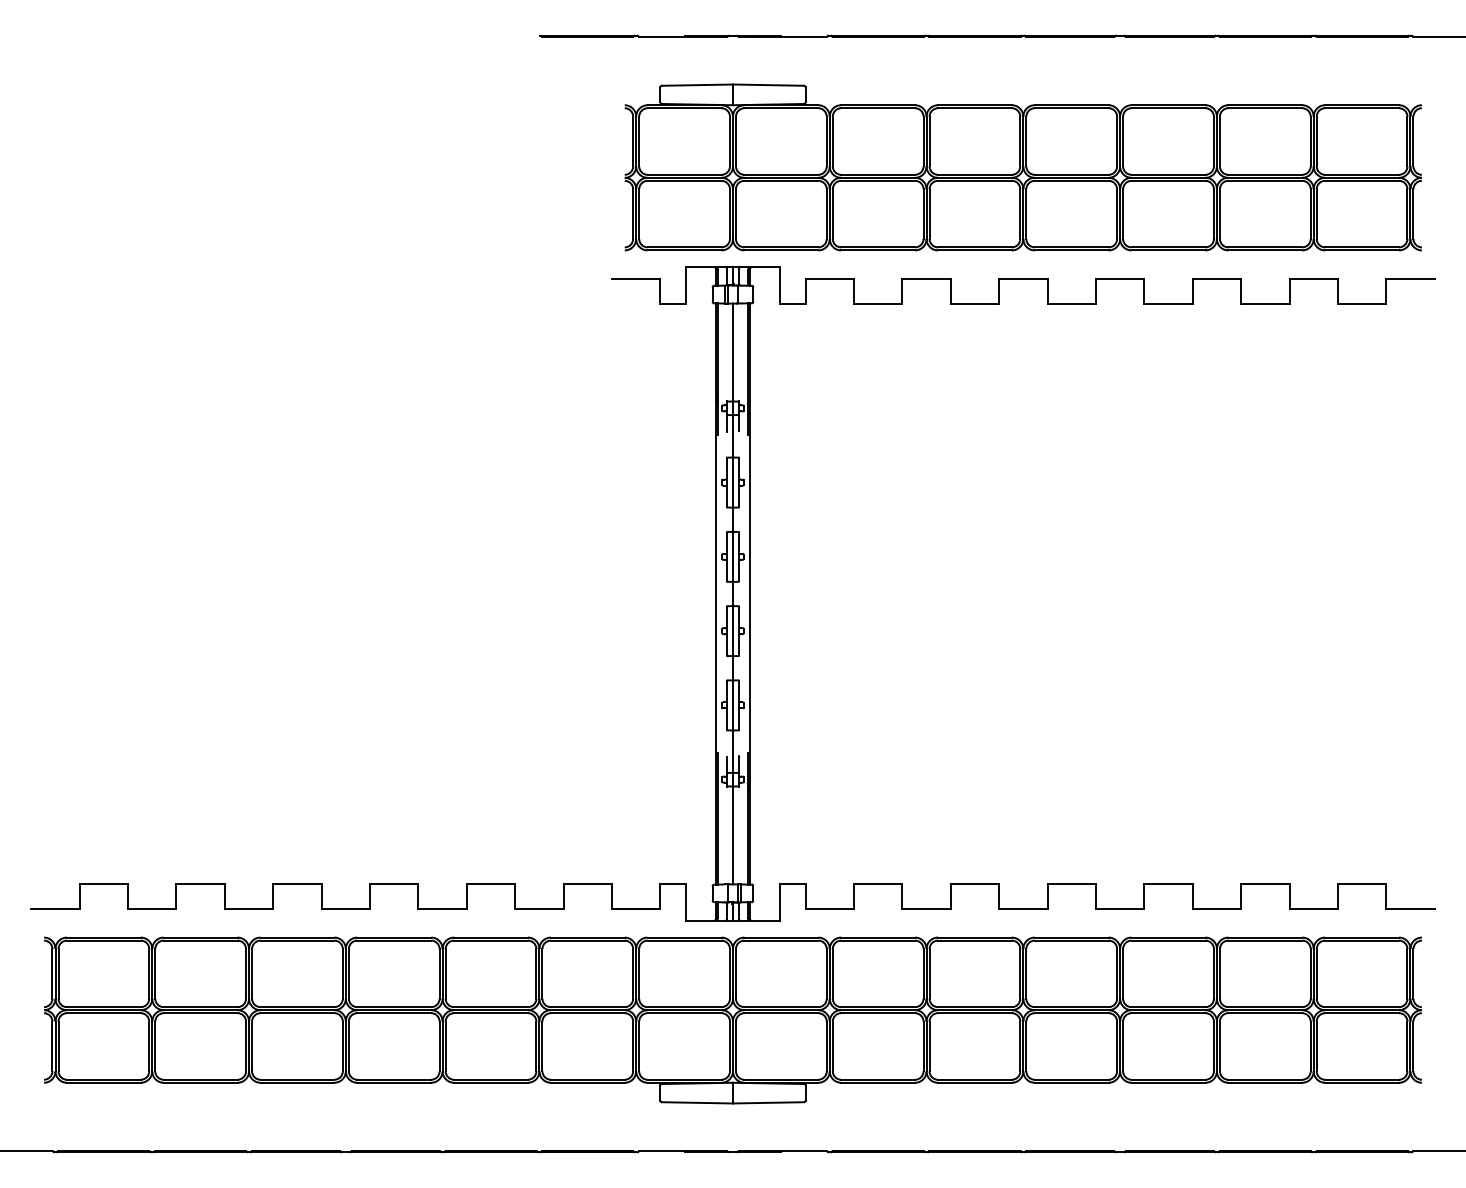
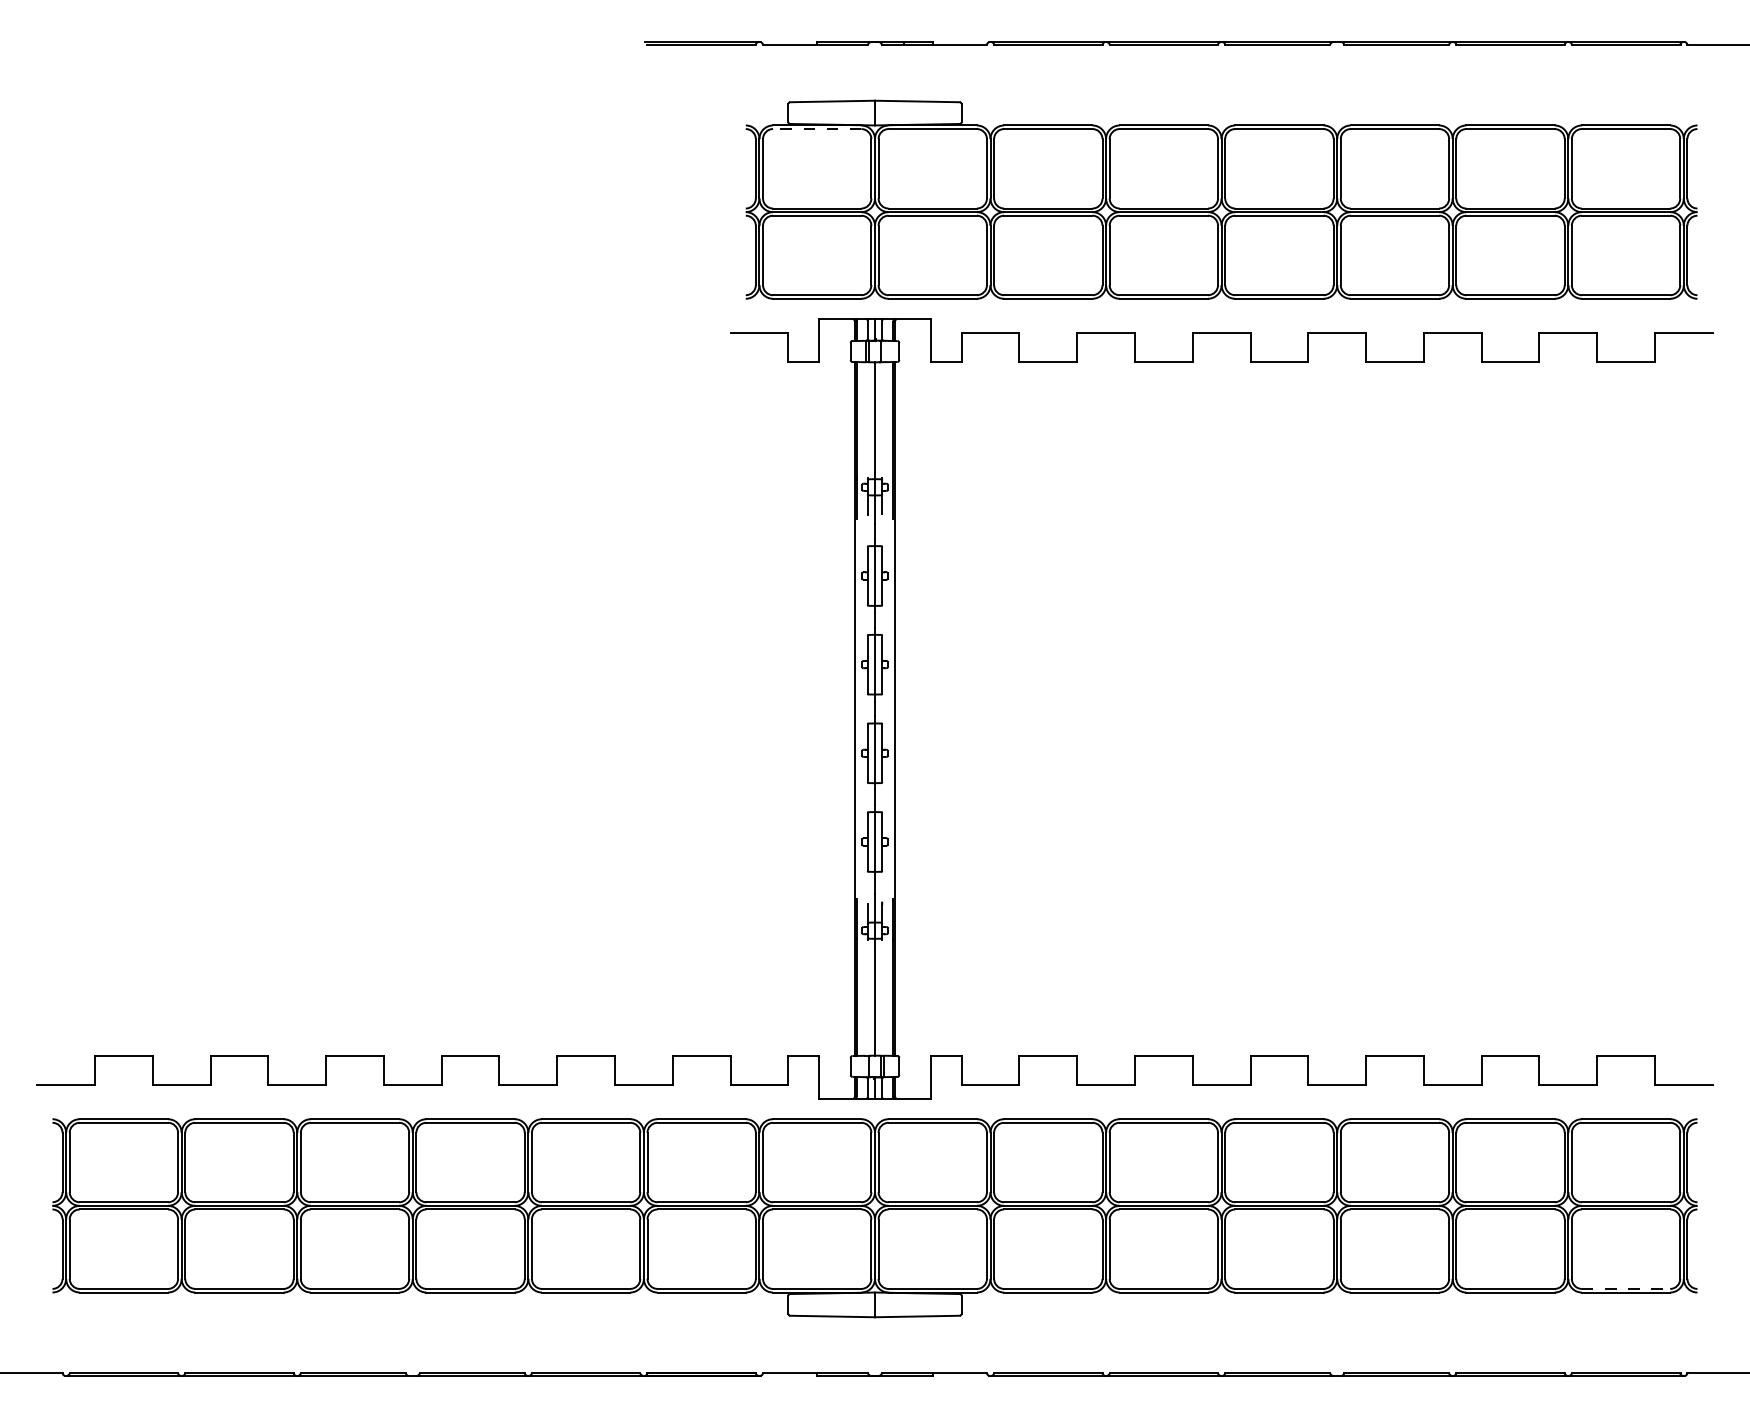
line: (684, 108) -> (816, 129), solid -> dashed
line: (1362, 1079) -> (1626, 1288), solid -> dashed

